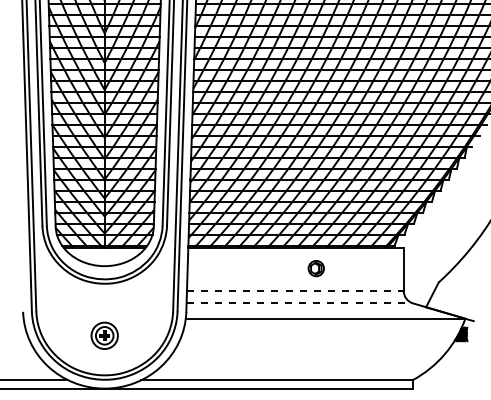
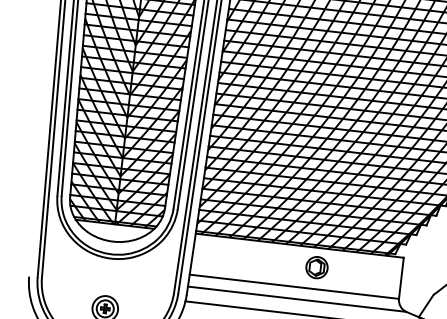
part: (316, 268) -> (317, 267), size x1.43
line: (295, 290) -> (294, 286), dashed -> solid
line: (300, 303) -> (297, 299), dashed -> solid

